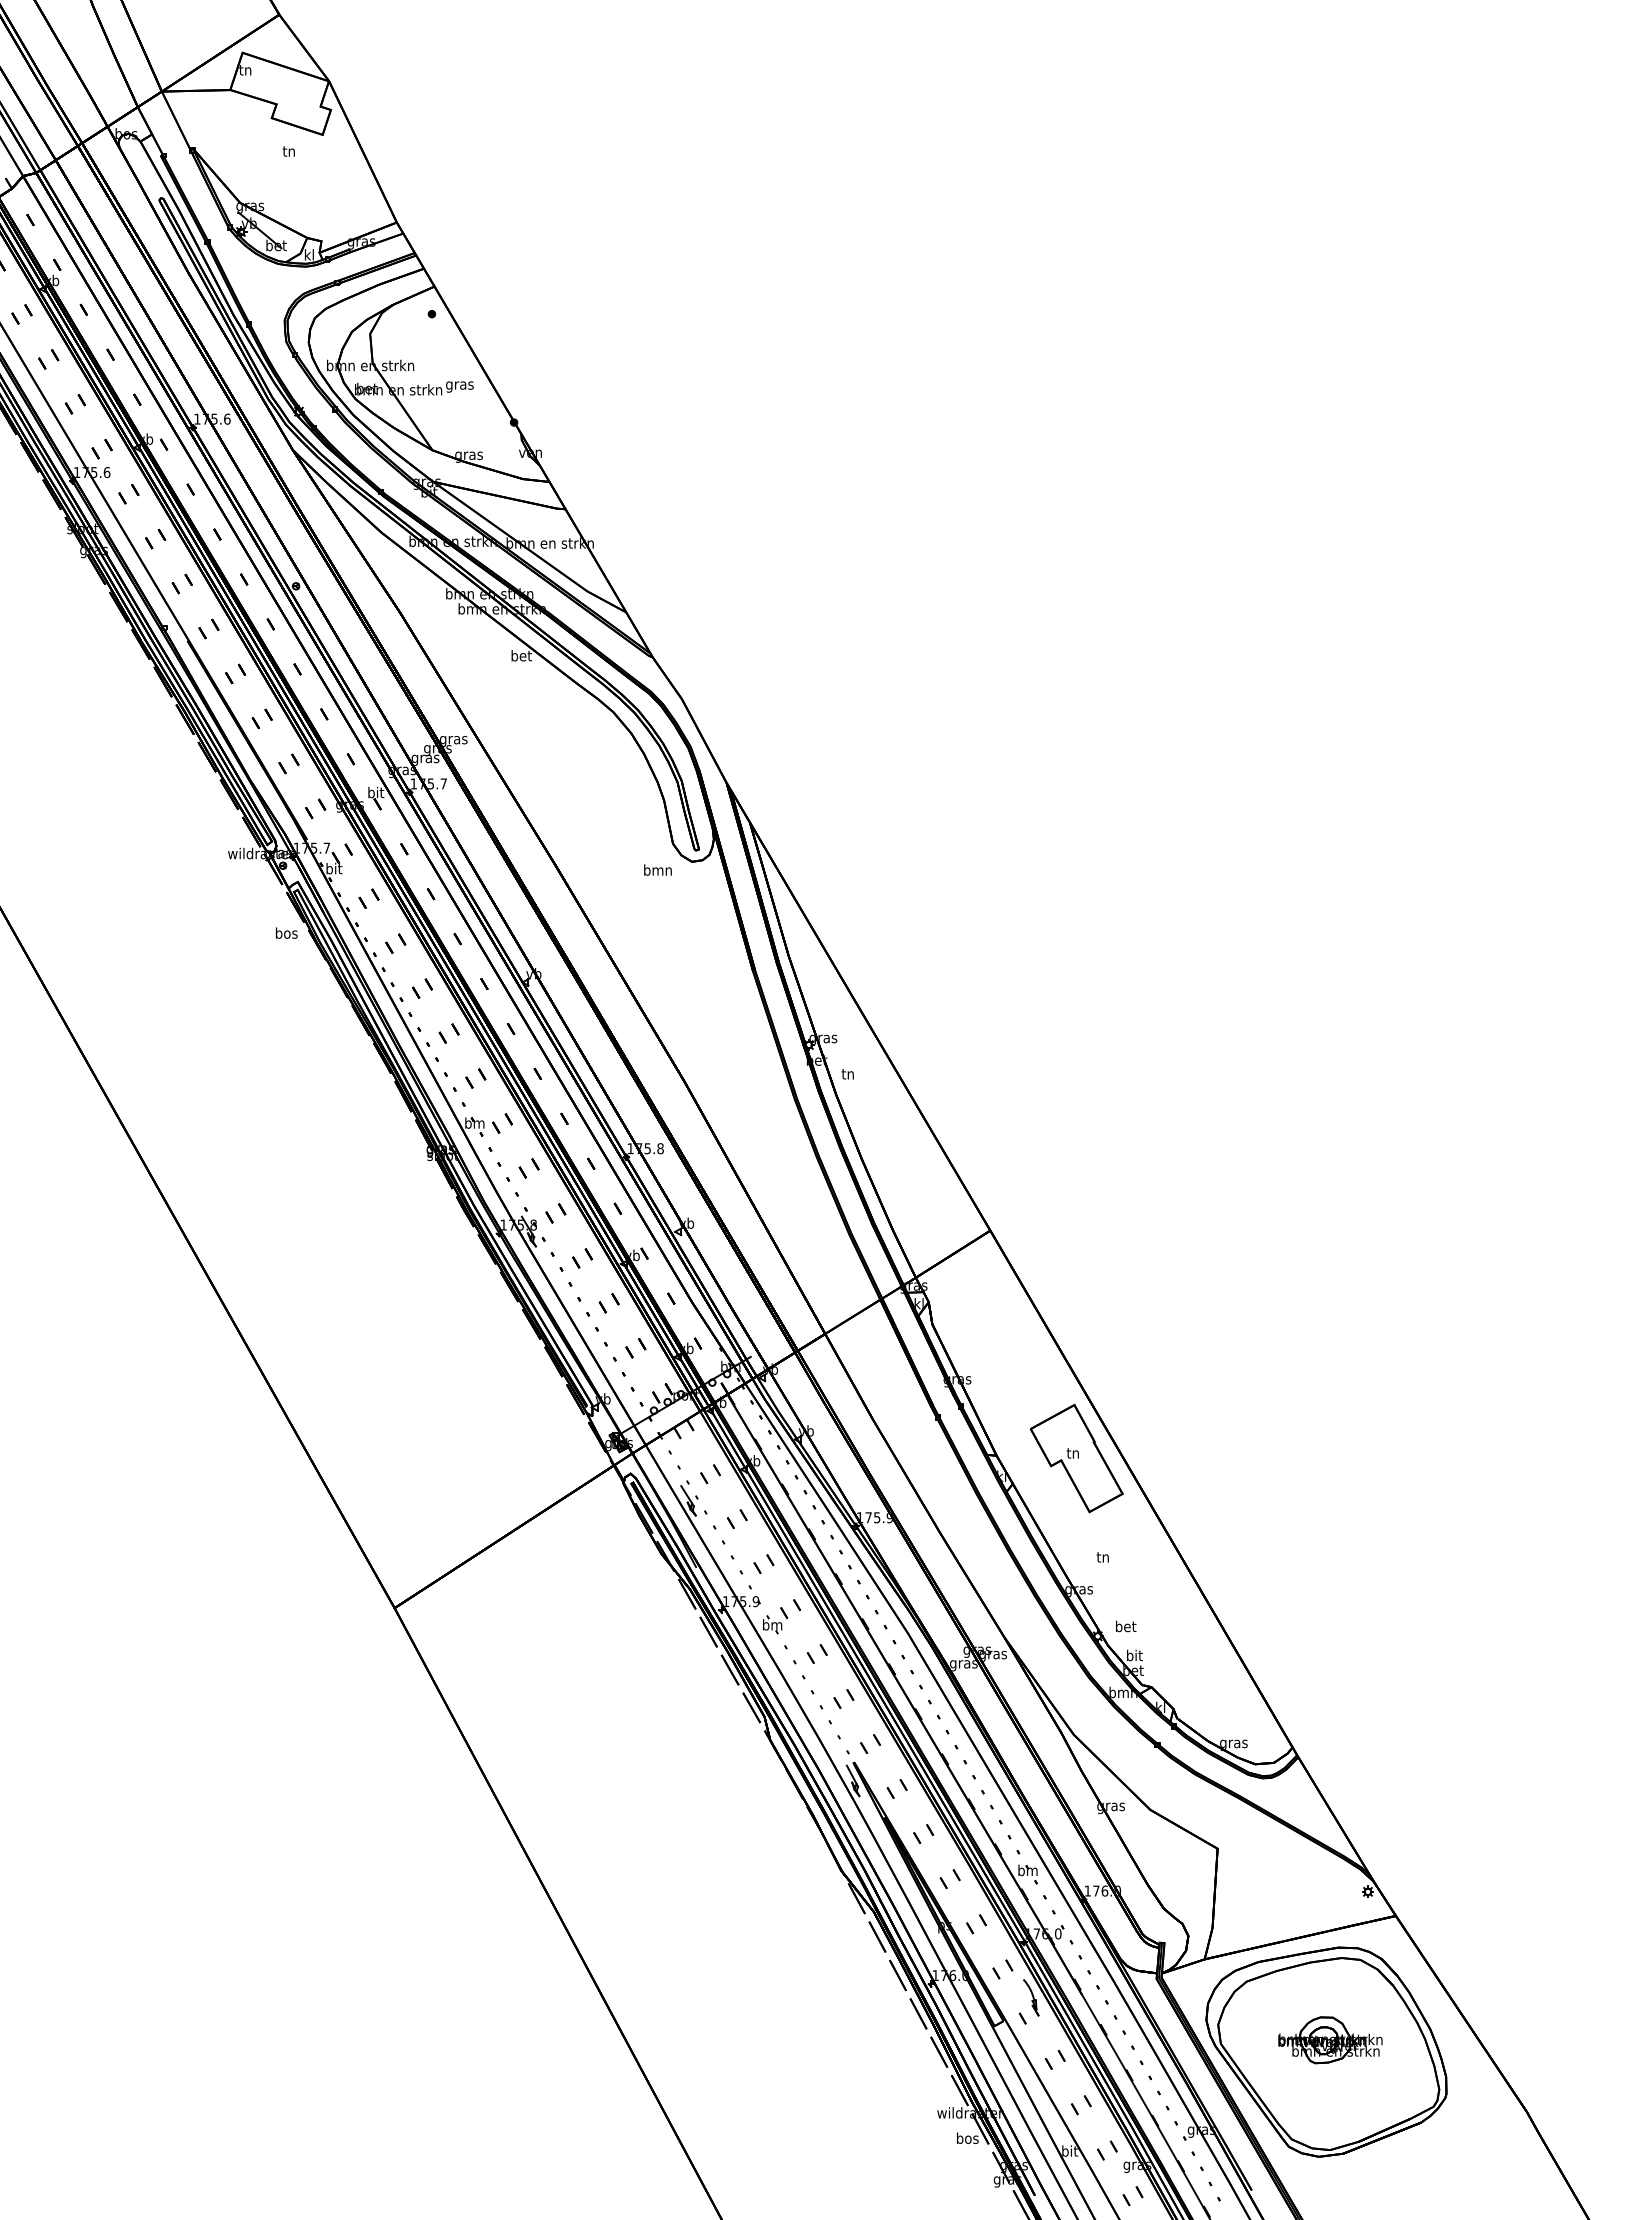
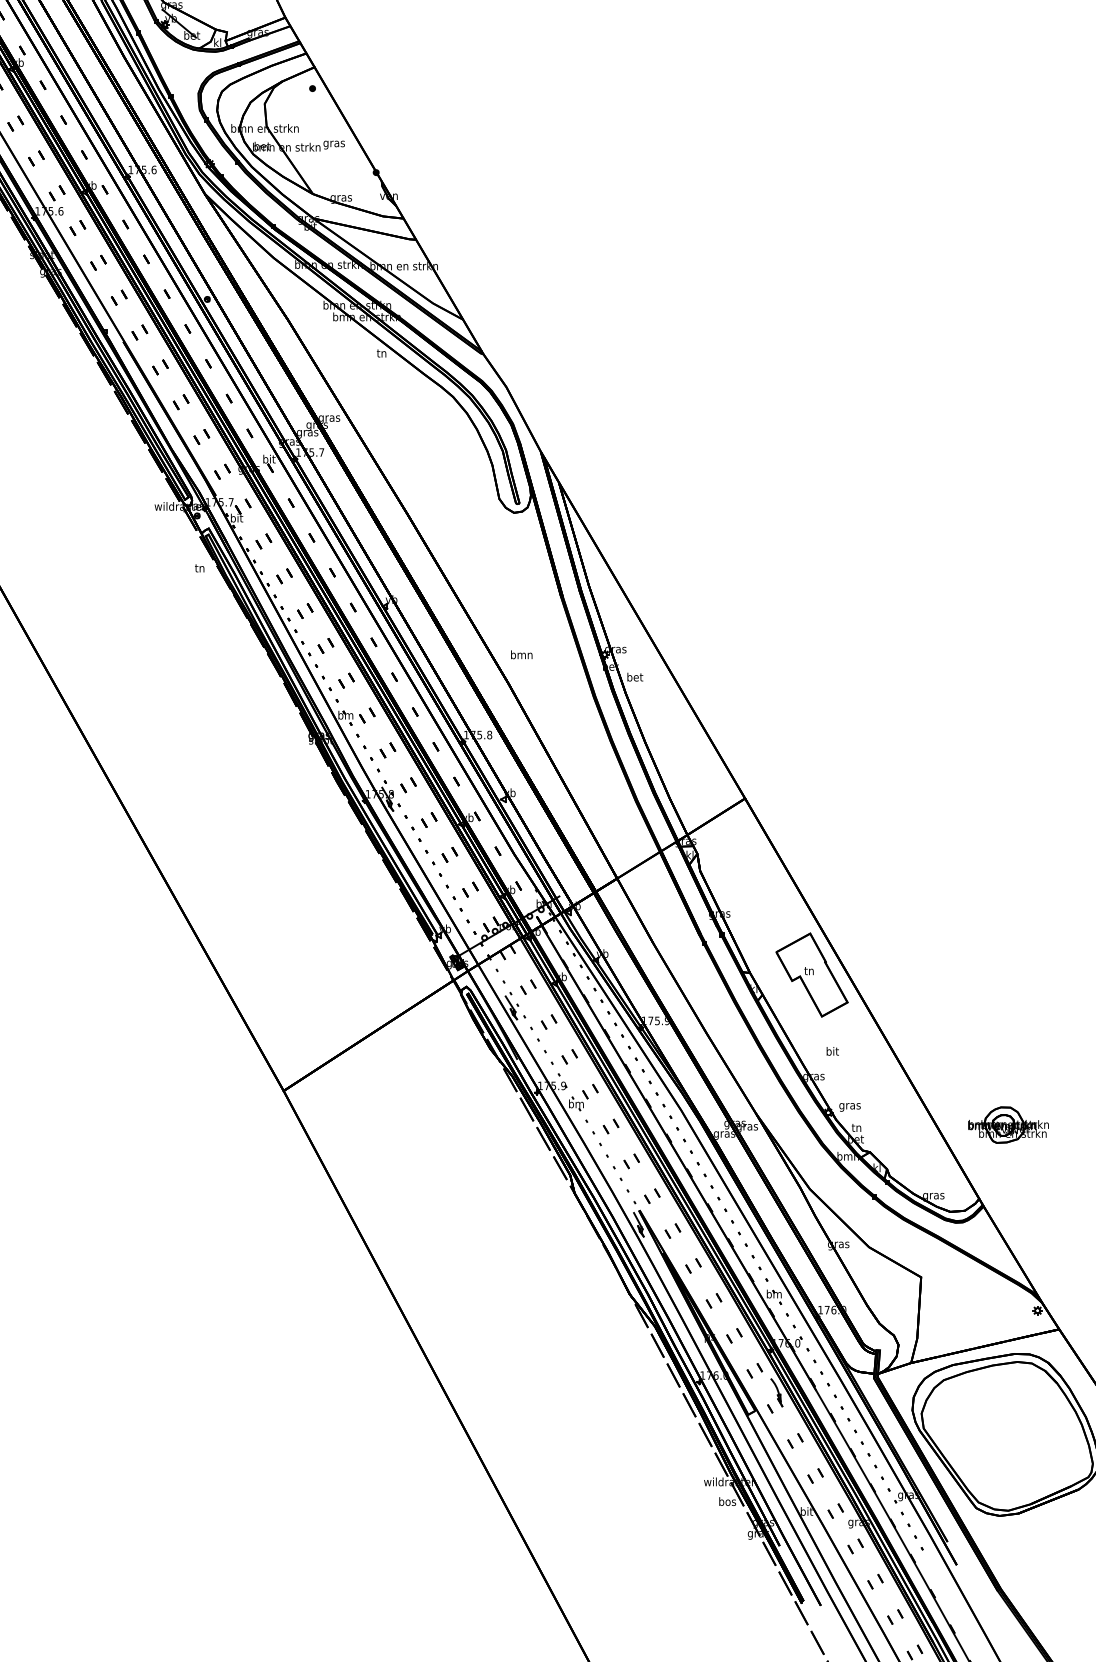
text: (521, 655) -> (381, 353), bet -> tn
text: (657, 869) -> (521, 654), moved
text: (286, 932) -> (199, 567), bos -> tn
text: (848, 1073) -> (635, 676), tn -> bet
text: (1103, 1556) -> (832, 1050), tn -> bit
text: (1125, 1627) -> (849, 1105), bet -> gras
text: (1134, 1655) -> (856, 1127), bit -> tn
part: (1330, 2040) -> (1008, 1125), moved

